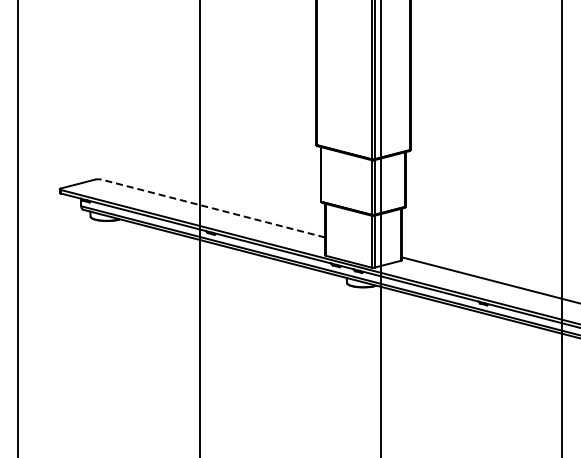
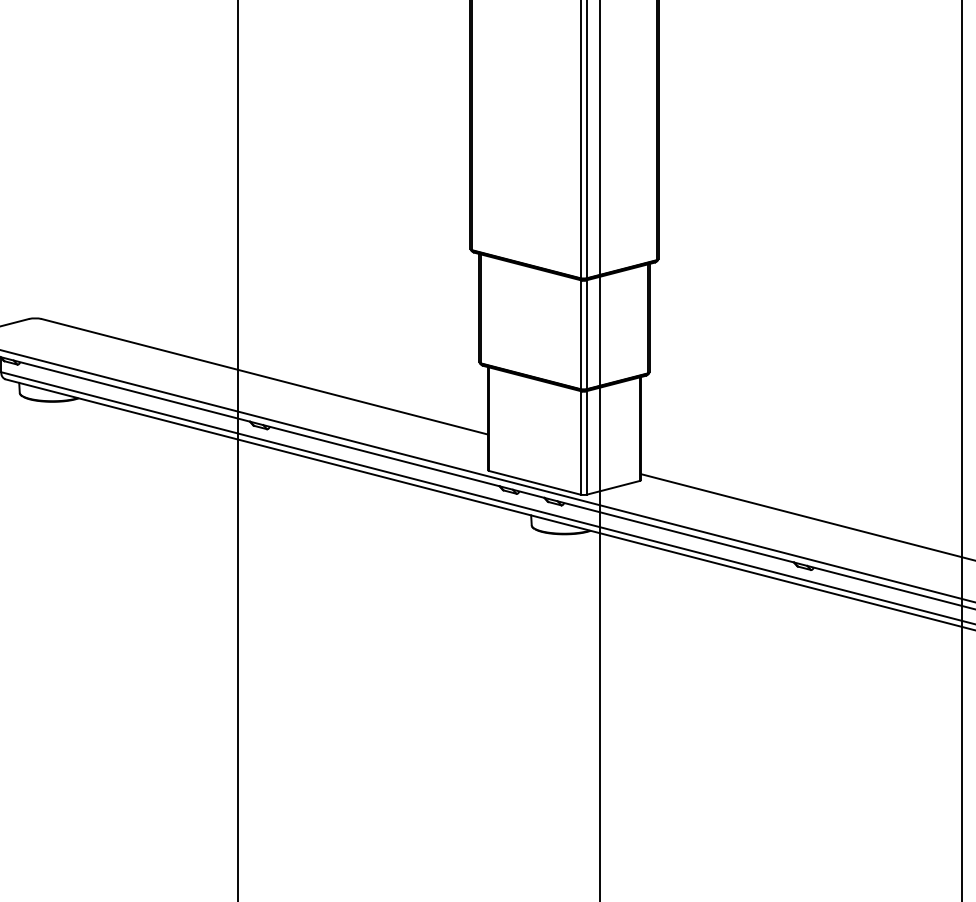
line: (212, 208) -> (263, 376), dashed -> solid

